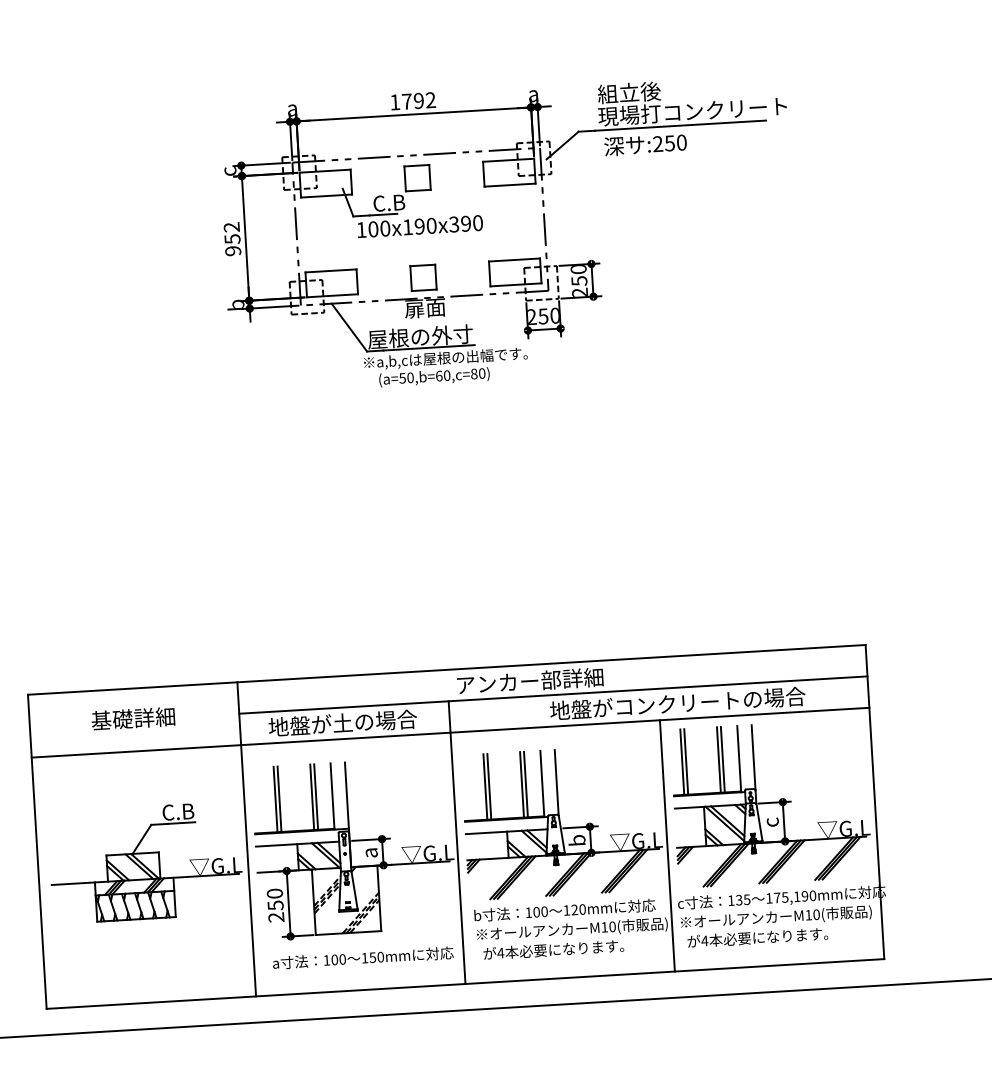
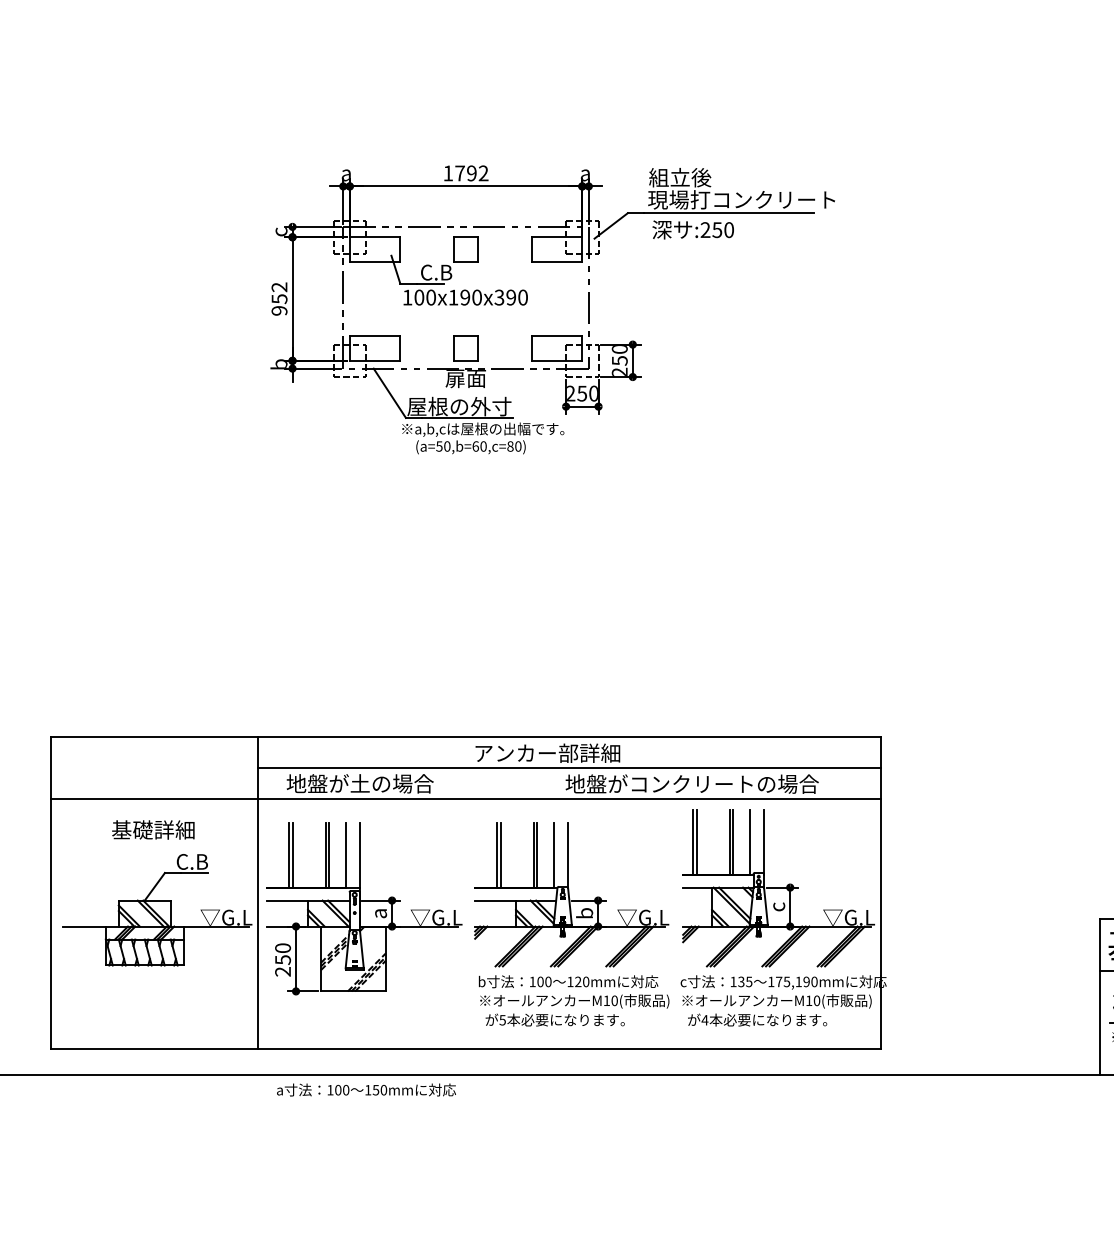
text: (133, 718) -> (153, 829), moved
line: (457, 842) -> (466, 908), removed
line: (667, 845) -> (673, 923), removed
text: (500, 953) -> (502, 1020), 4 -> 5
text: (363, 957) -> (366, 1089), moved

